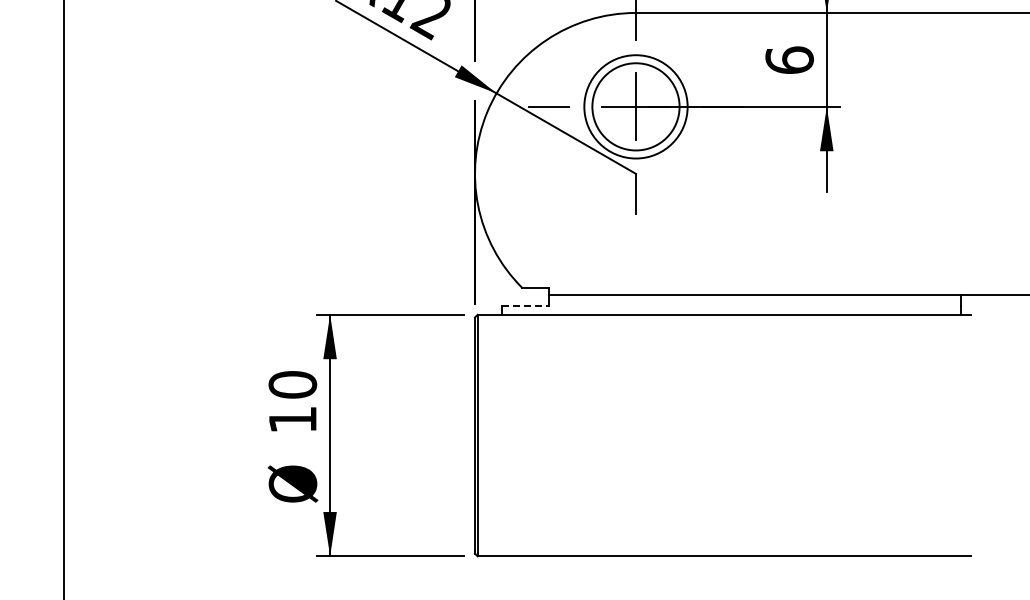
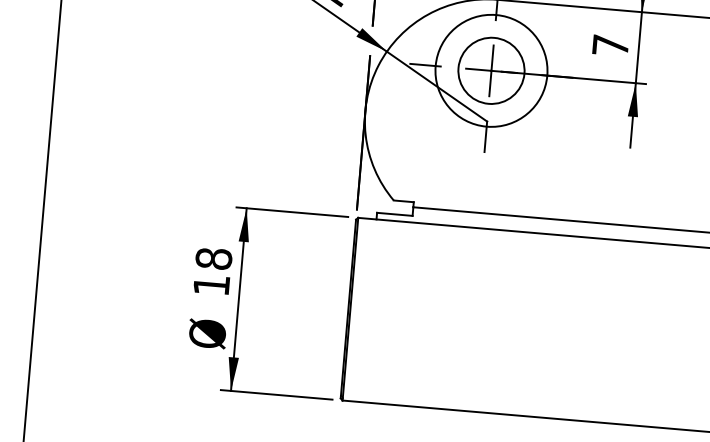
text: (789, 59) -> (610, 44), 6 -> 7
circle: (635, 106) -> (491, 70), size x1.43
line: (525, 306) -> (394, 214), dashed -> solid
text: (292, 384) -> (213, 258), 10 -> 18

